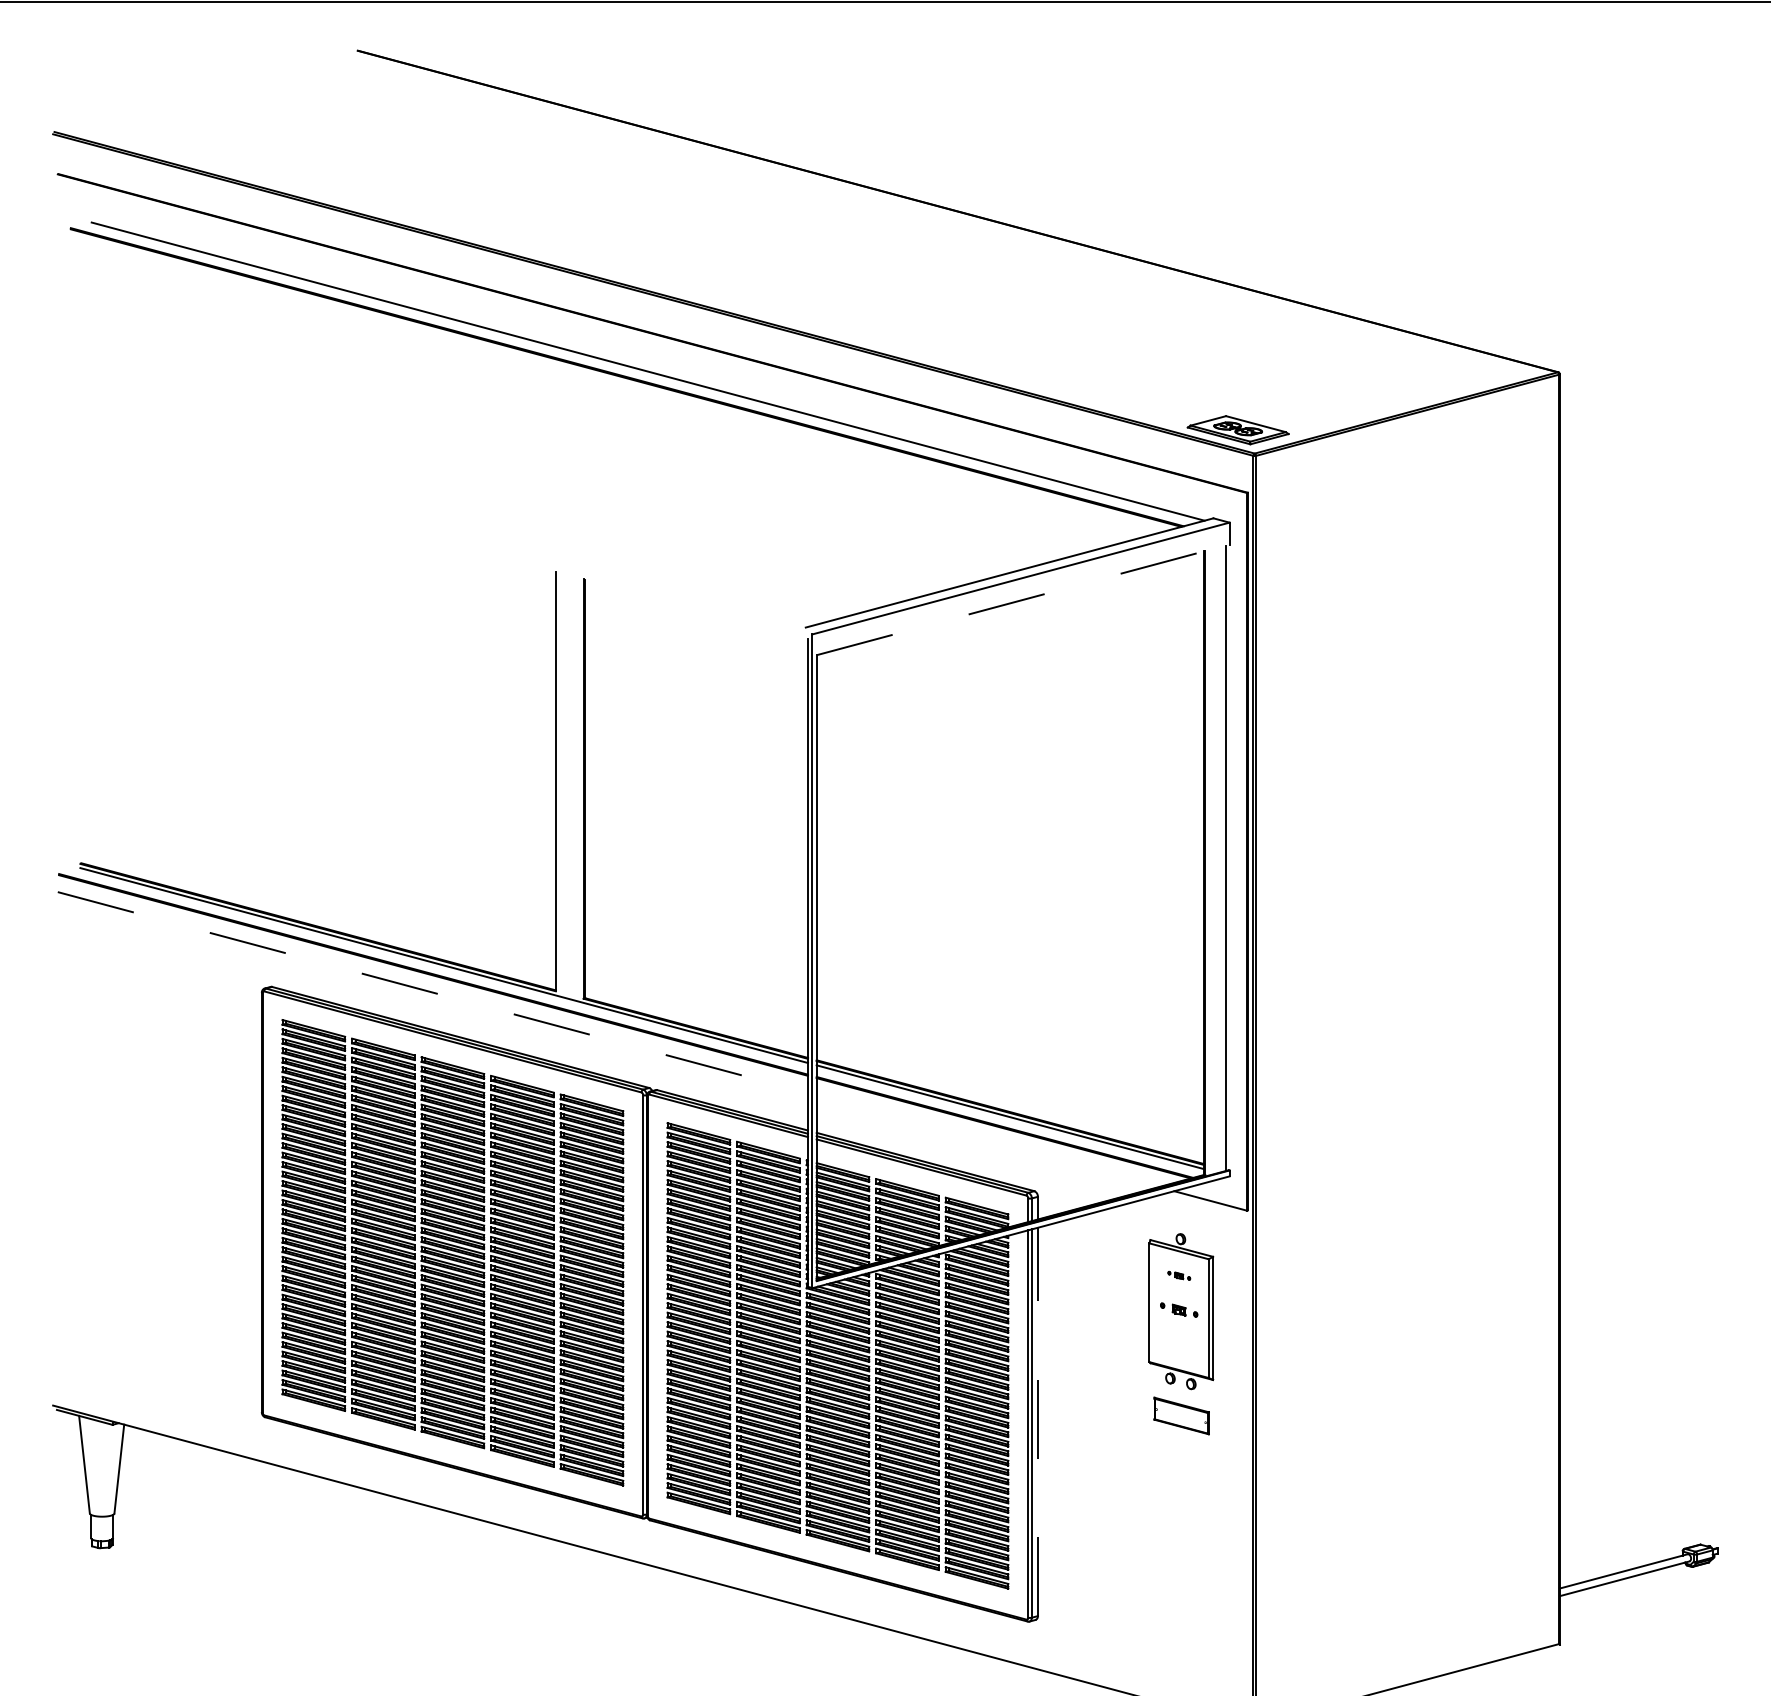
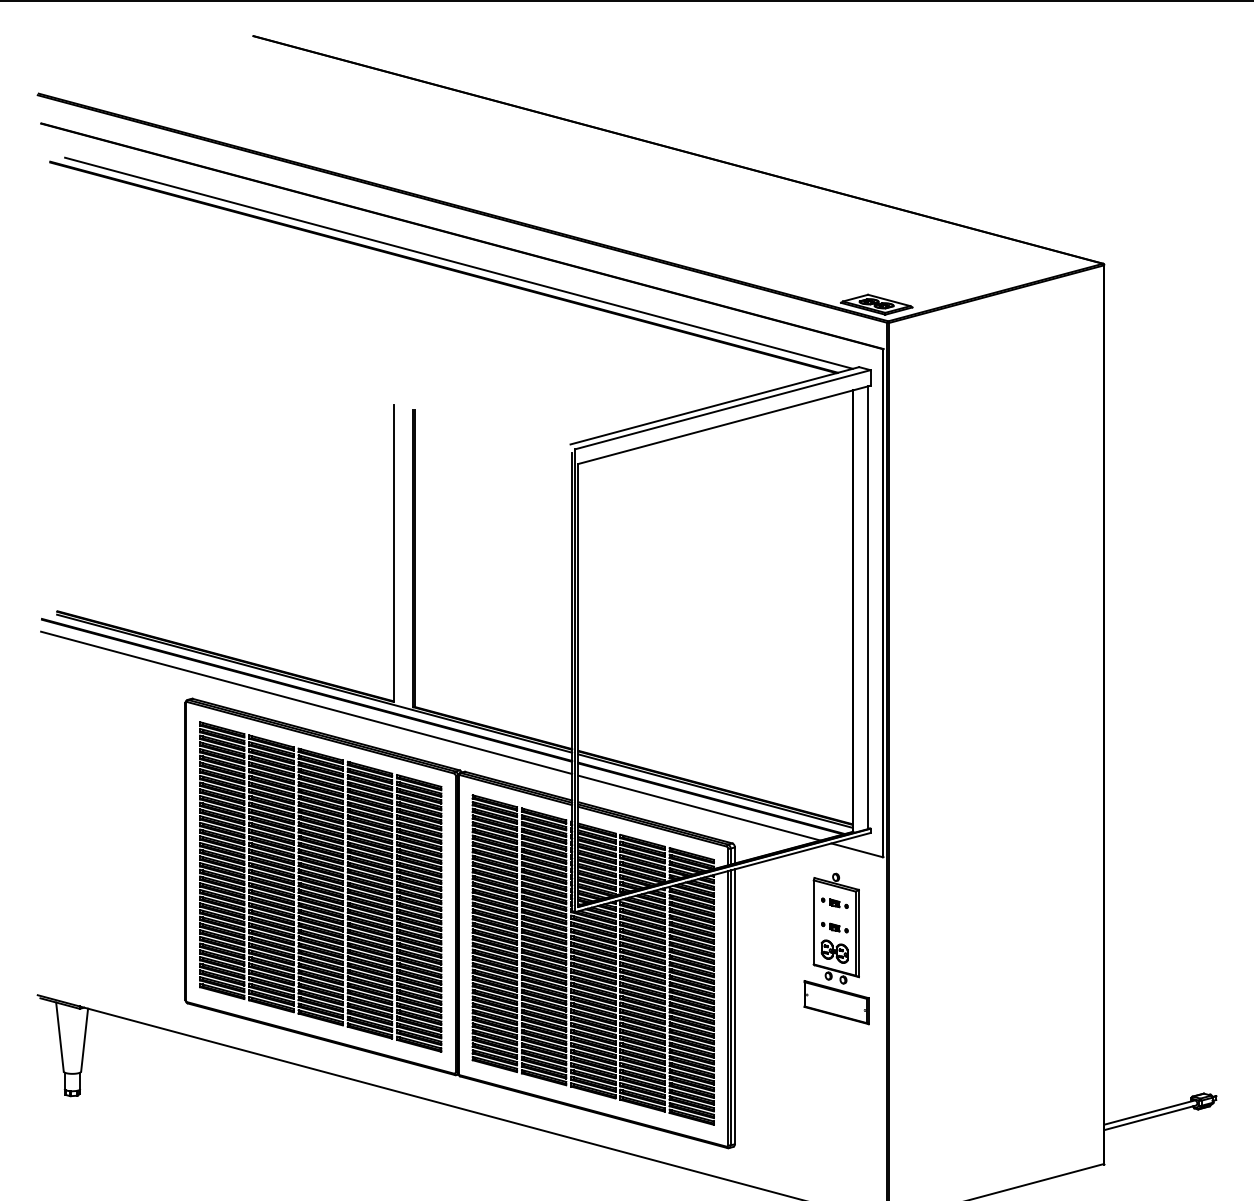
line: (1023, 599) -> (724, 424), dashed -> solid
line: (433, 992) -> (307, 702), dashed -> solid
line: (987, 1141) -> (699, 808), added
part: (1179, 1275) -> (835, 903), size x1.67
part: (1178, 1343) -> (834, 951), added
part: (1181, 1415) -> (836, 1002), size x1.67
line: (1037, 1421) -> (734, 1006), dashed -> solid

